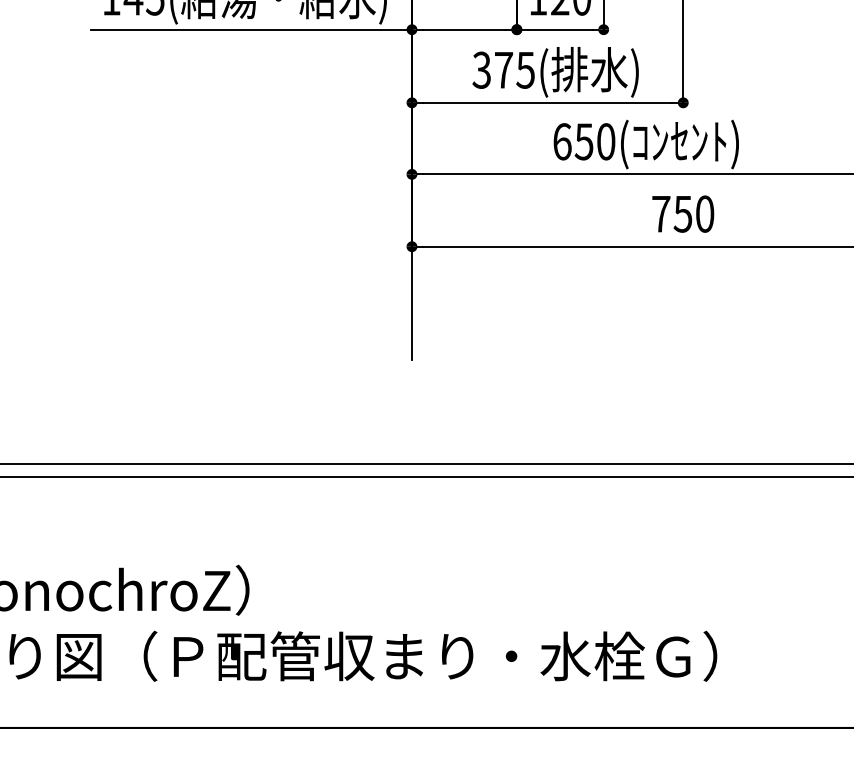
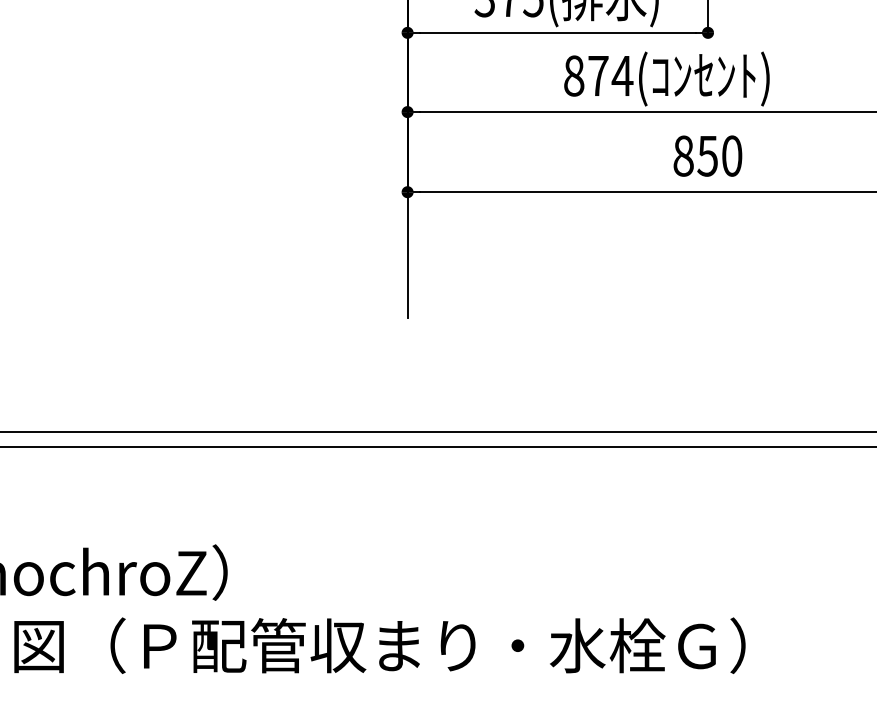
text: (584, 141) -> (598, 75), 650( -> 874(
text: (661, 213) -> (683, 155), 750 -> 850

